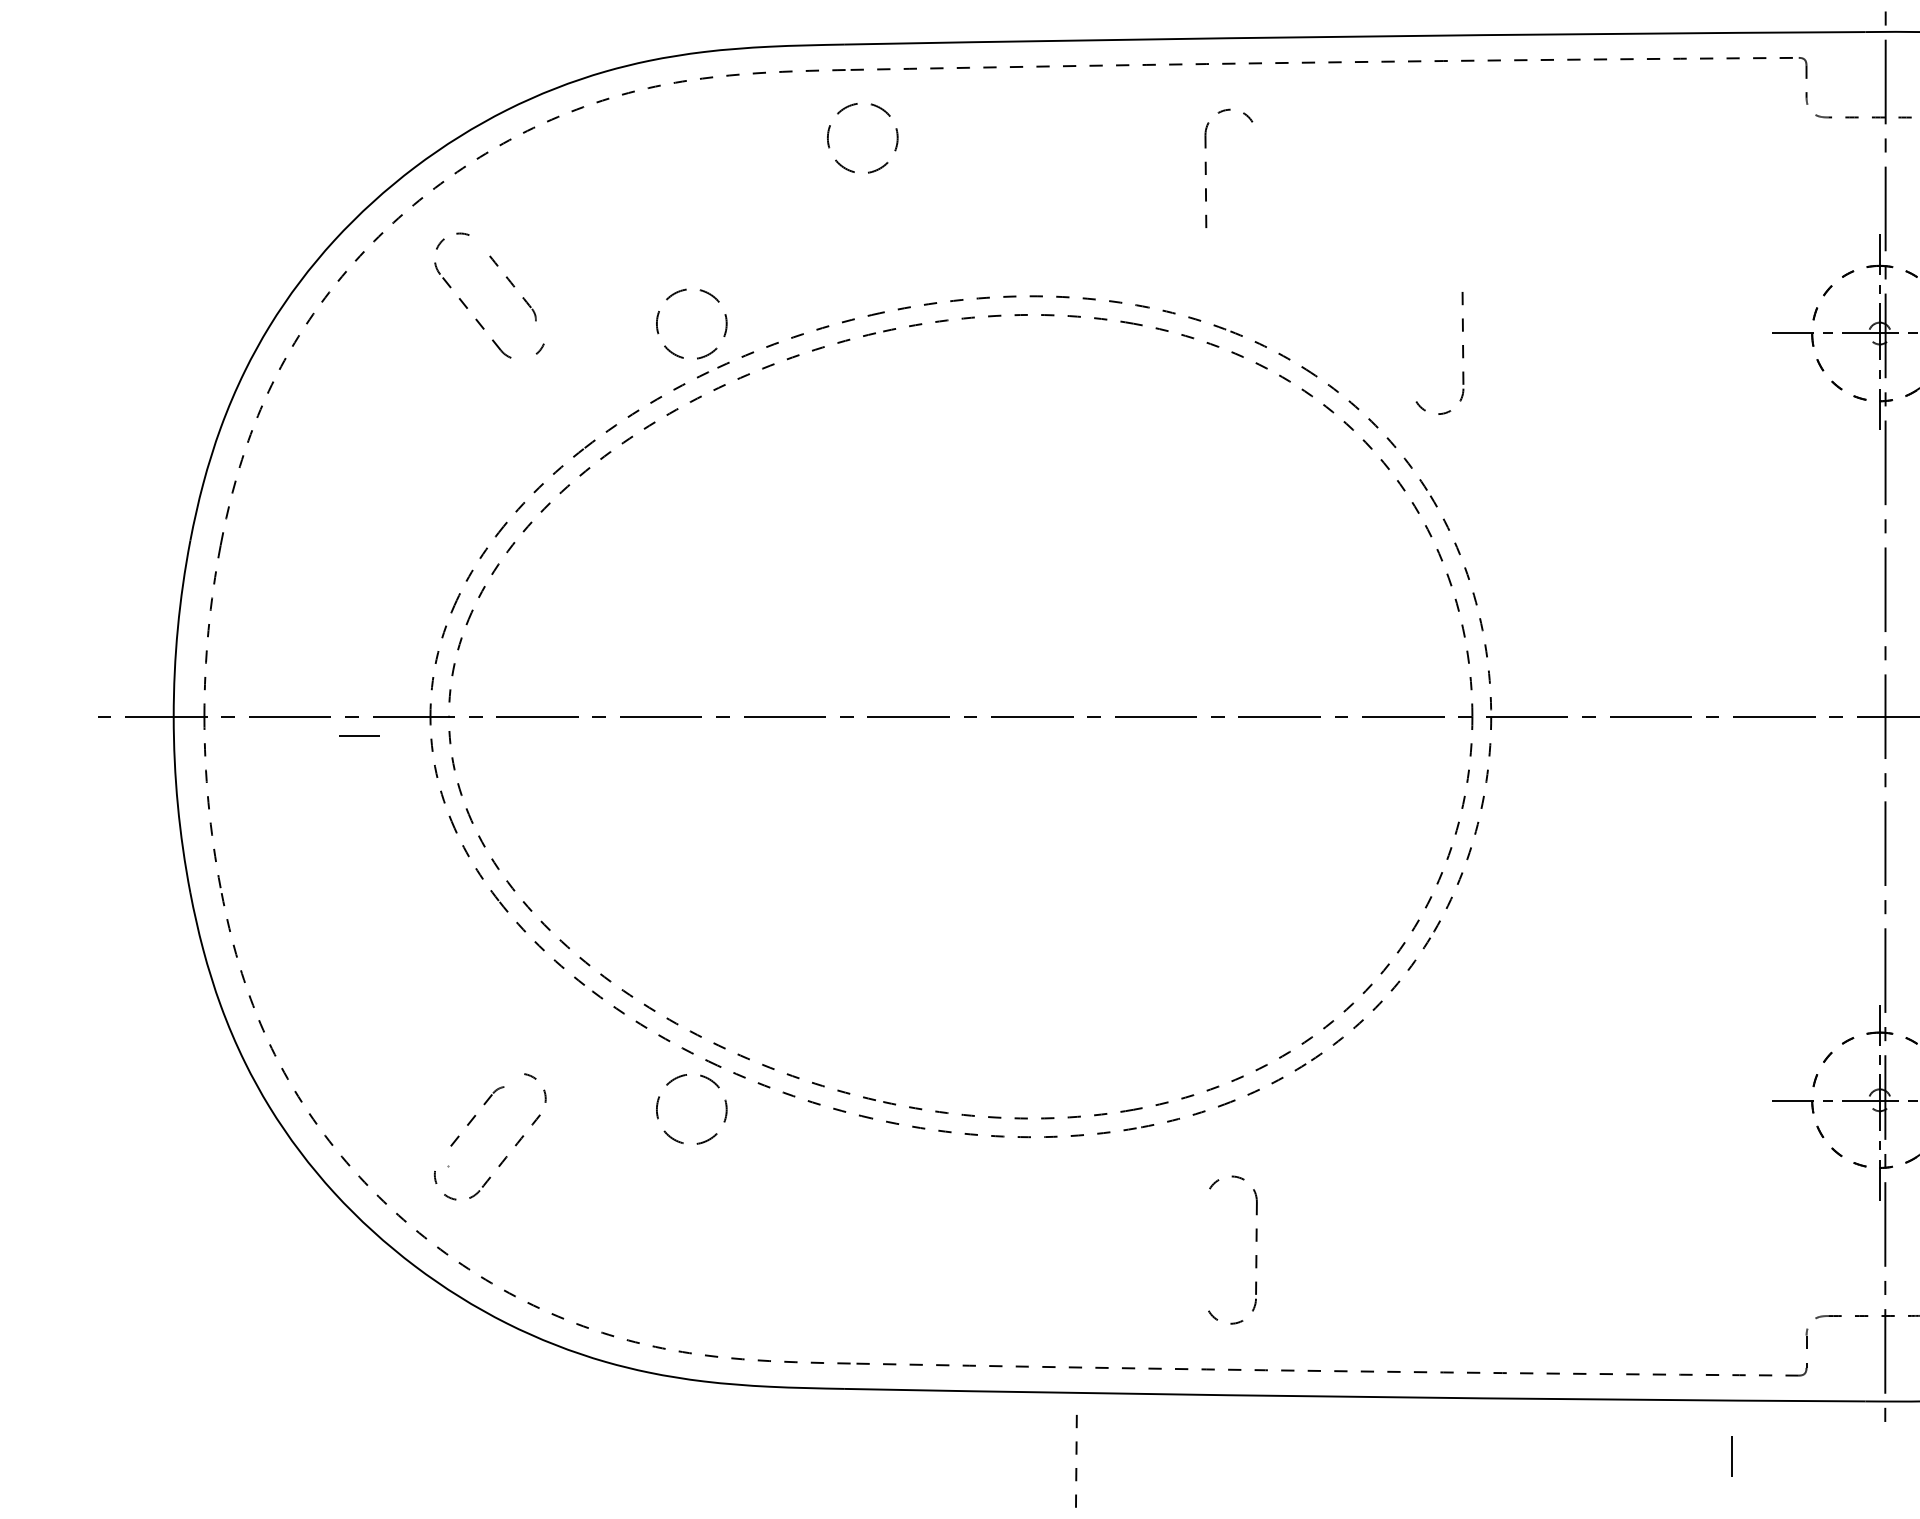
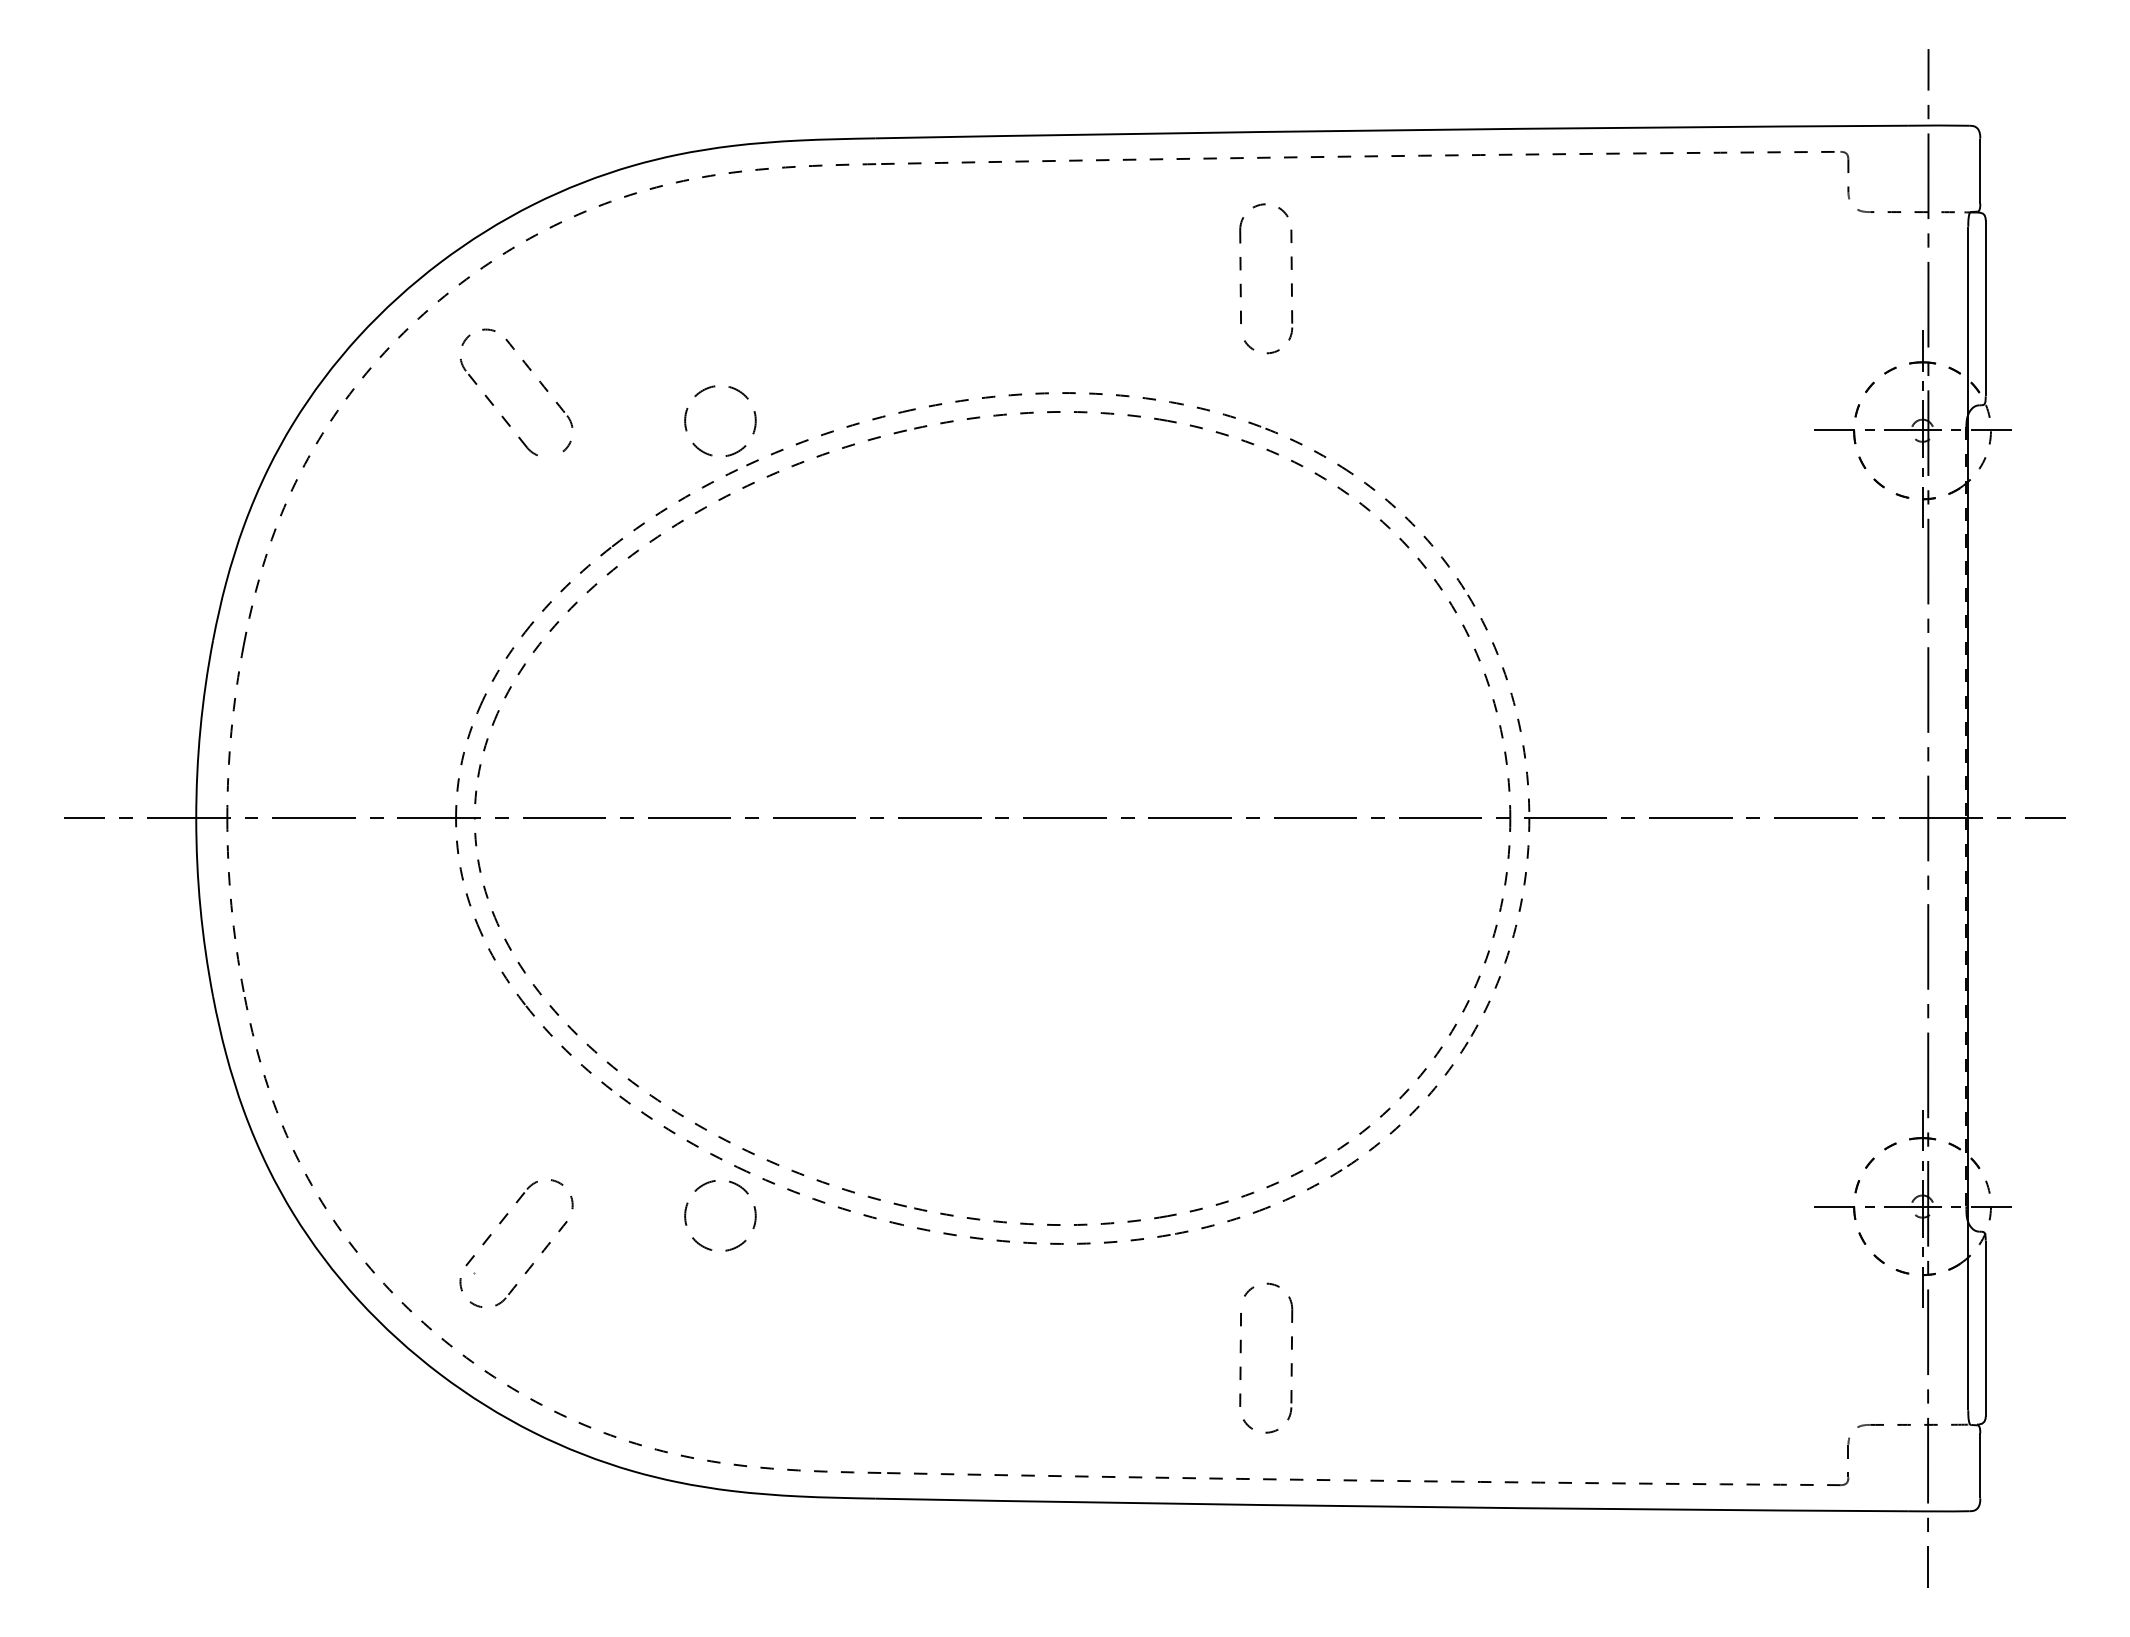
part: (852, 105) -> (883, 200), removed
part: (512, 285) -> (539, 382), size x1.43
part: (1462, 353) -> (1291, 291), moved
line: (359, 735) -> (84, 817), moved
part: (475, 1116) -> (501, 1223), size x1.43
line: (1731, 1455) -> (1927, 1566), moved
part: (1076, 1460) -> (1240, 1359), moved

